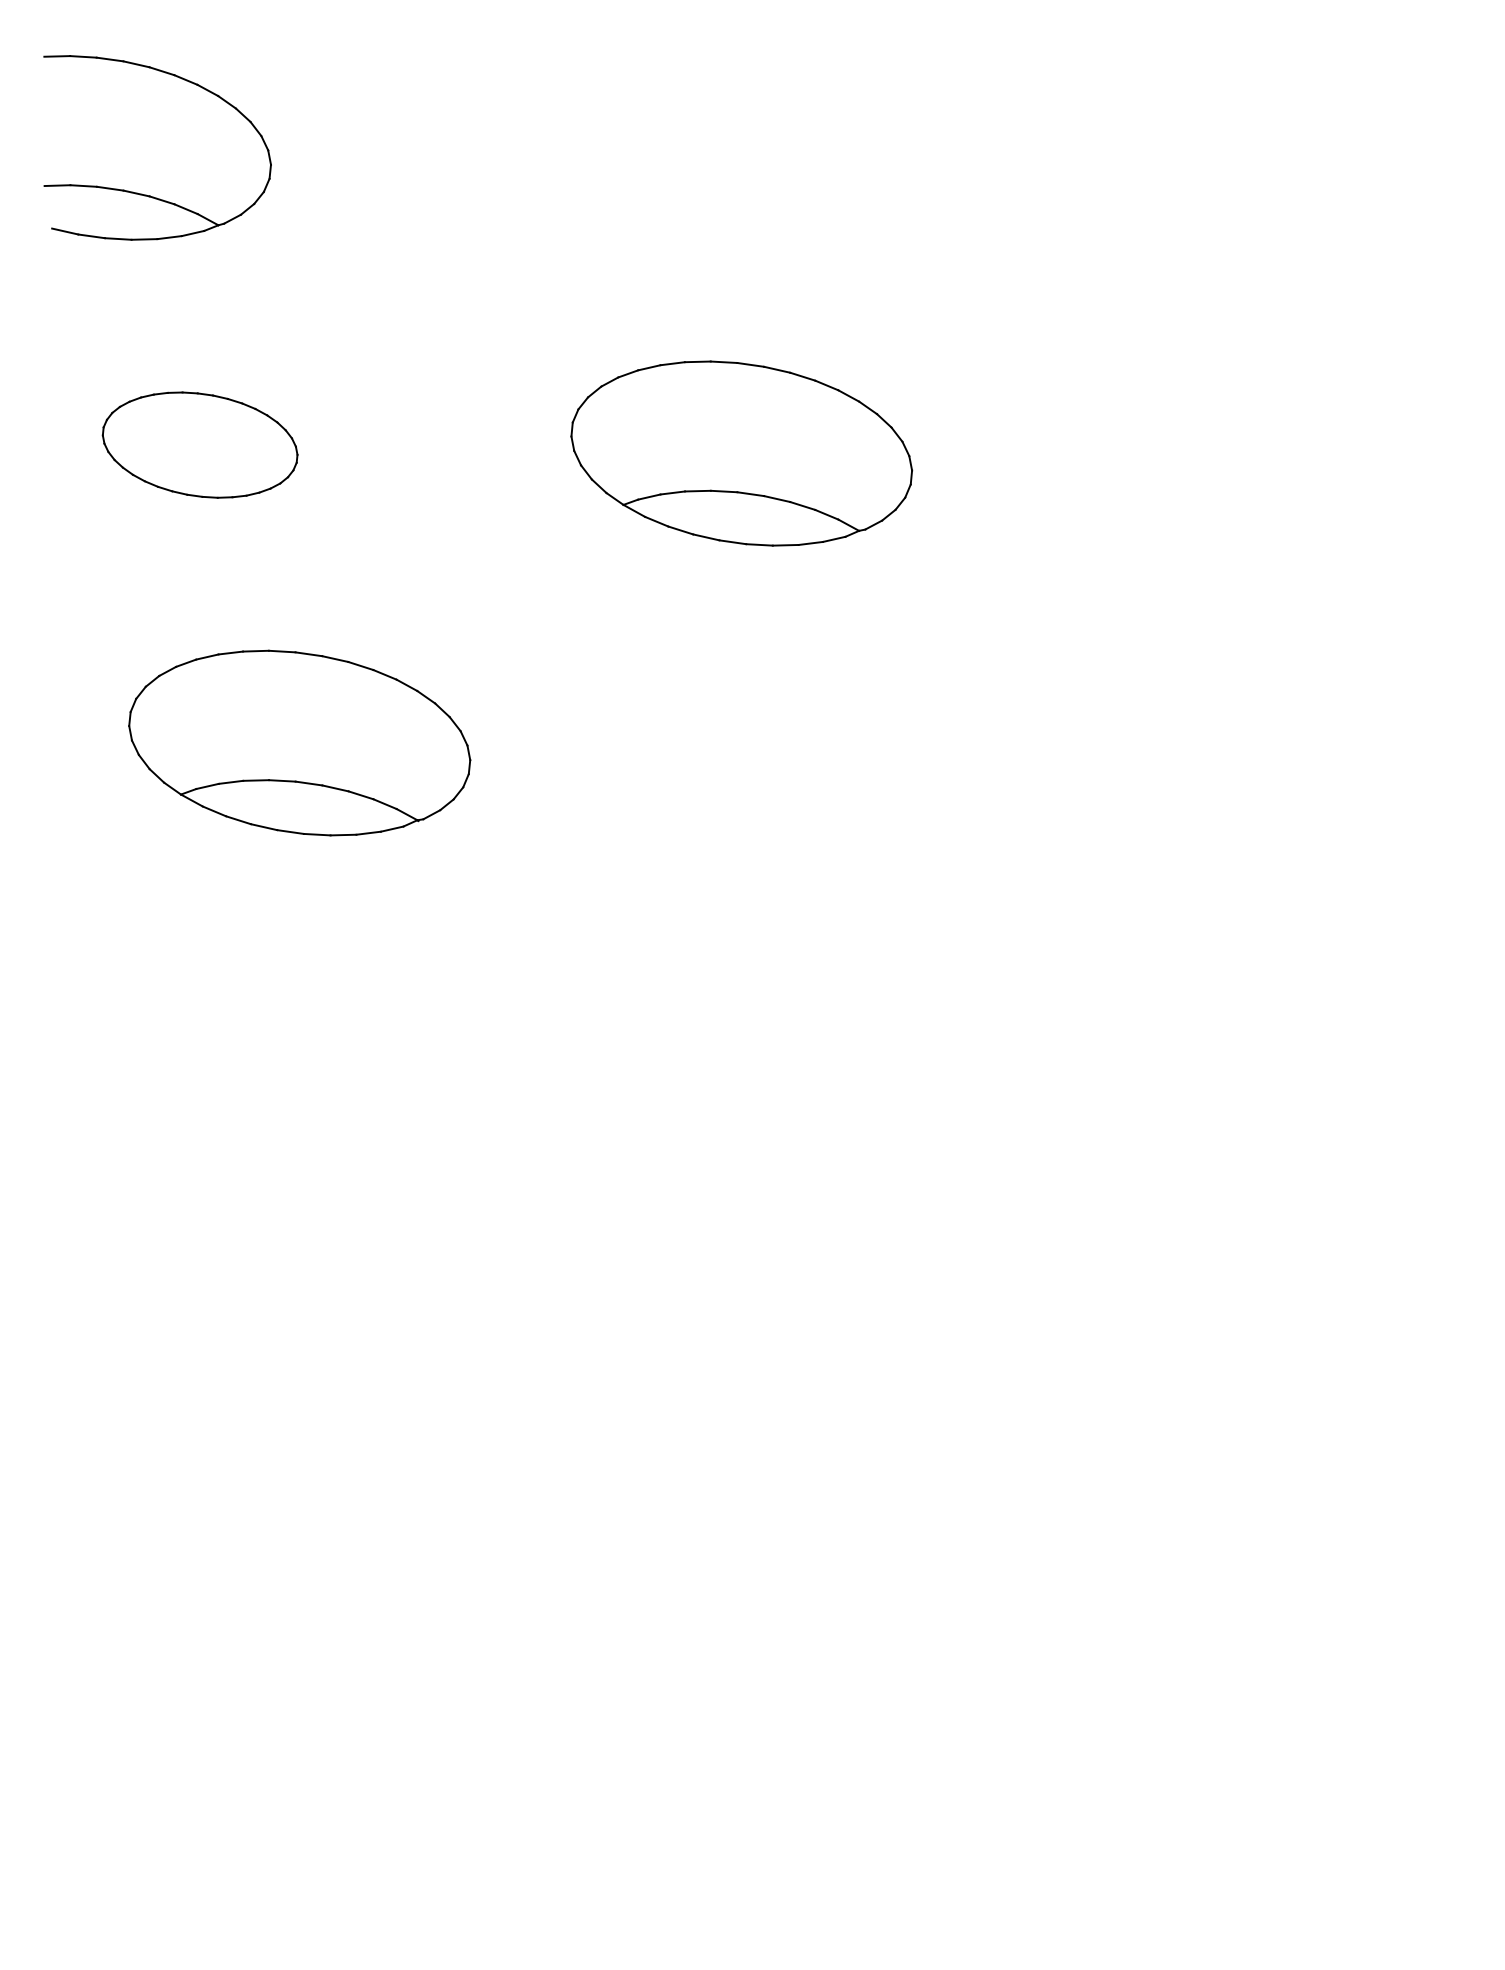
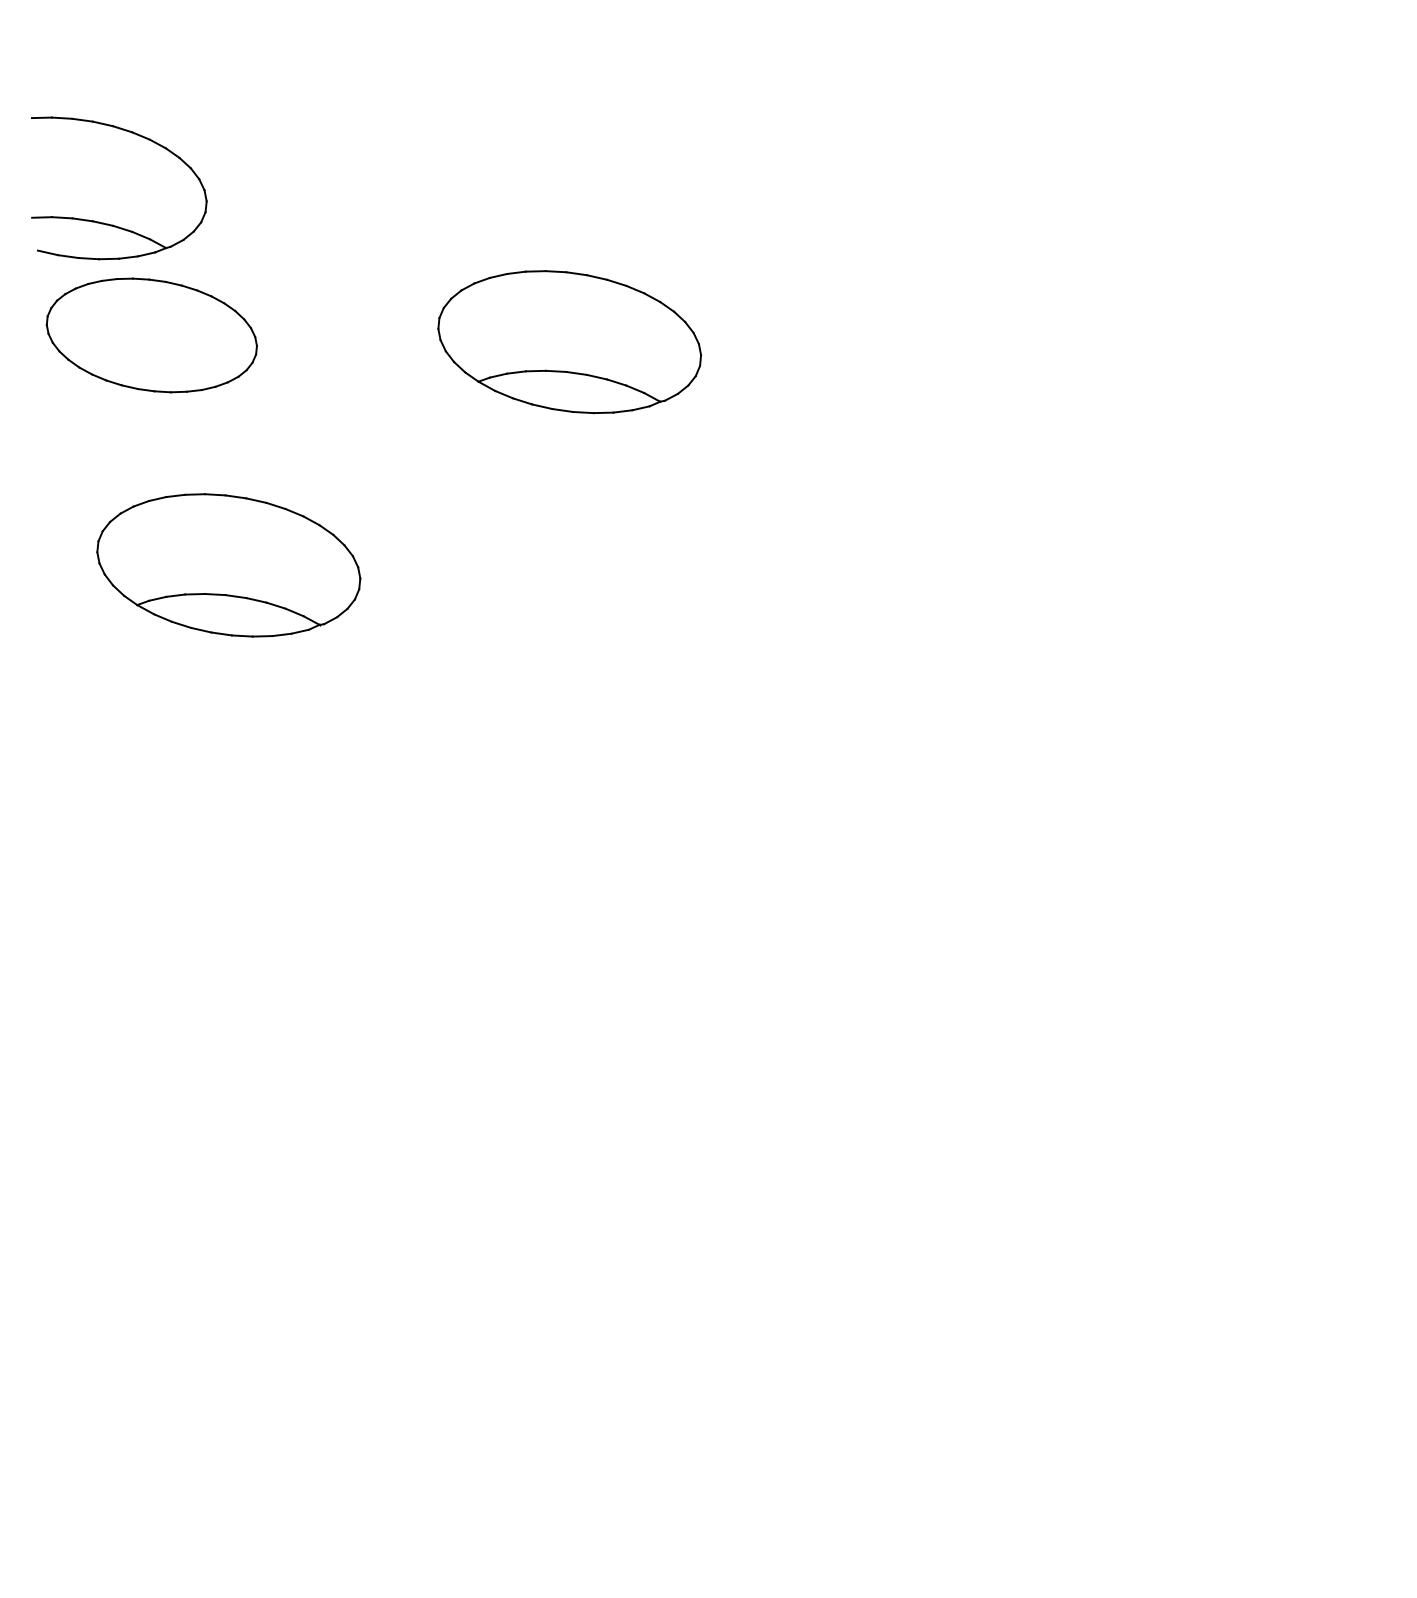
part: (150, 194) -> (113, 224), moved
part: (200, 444) -> (152, 335), size x1.4

